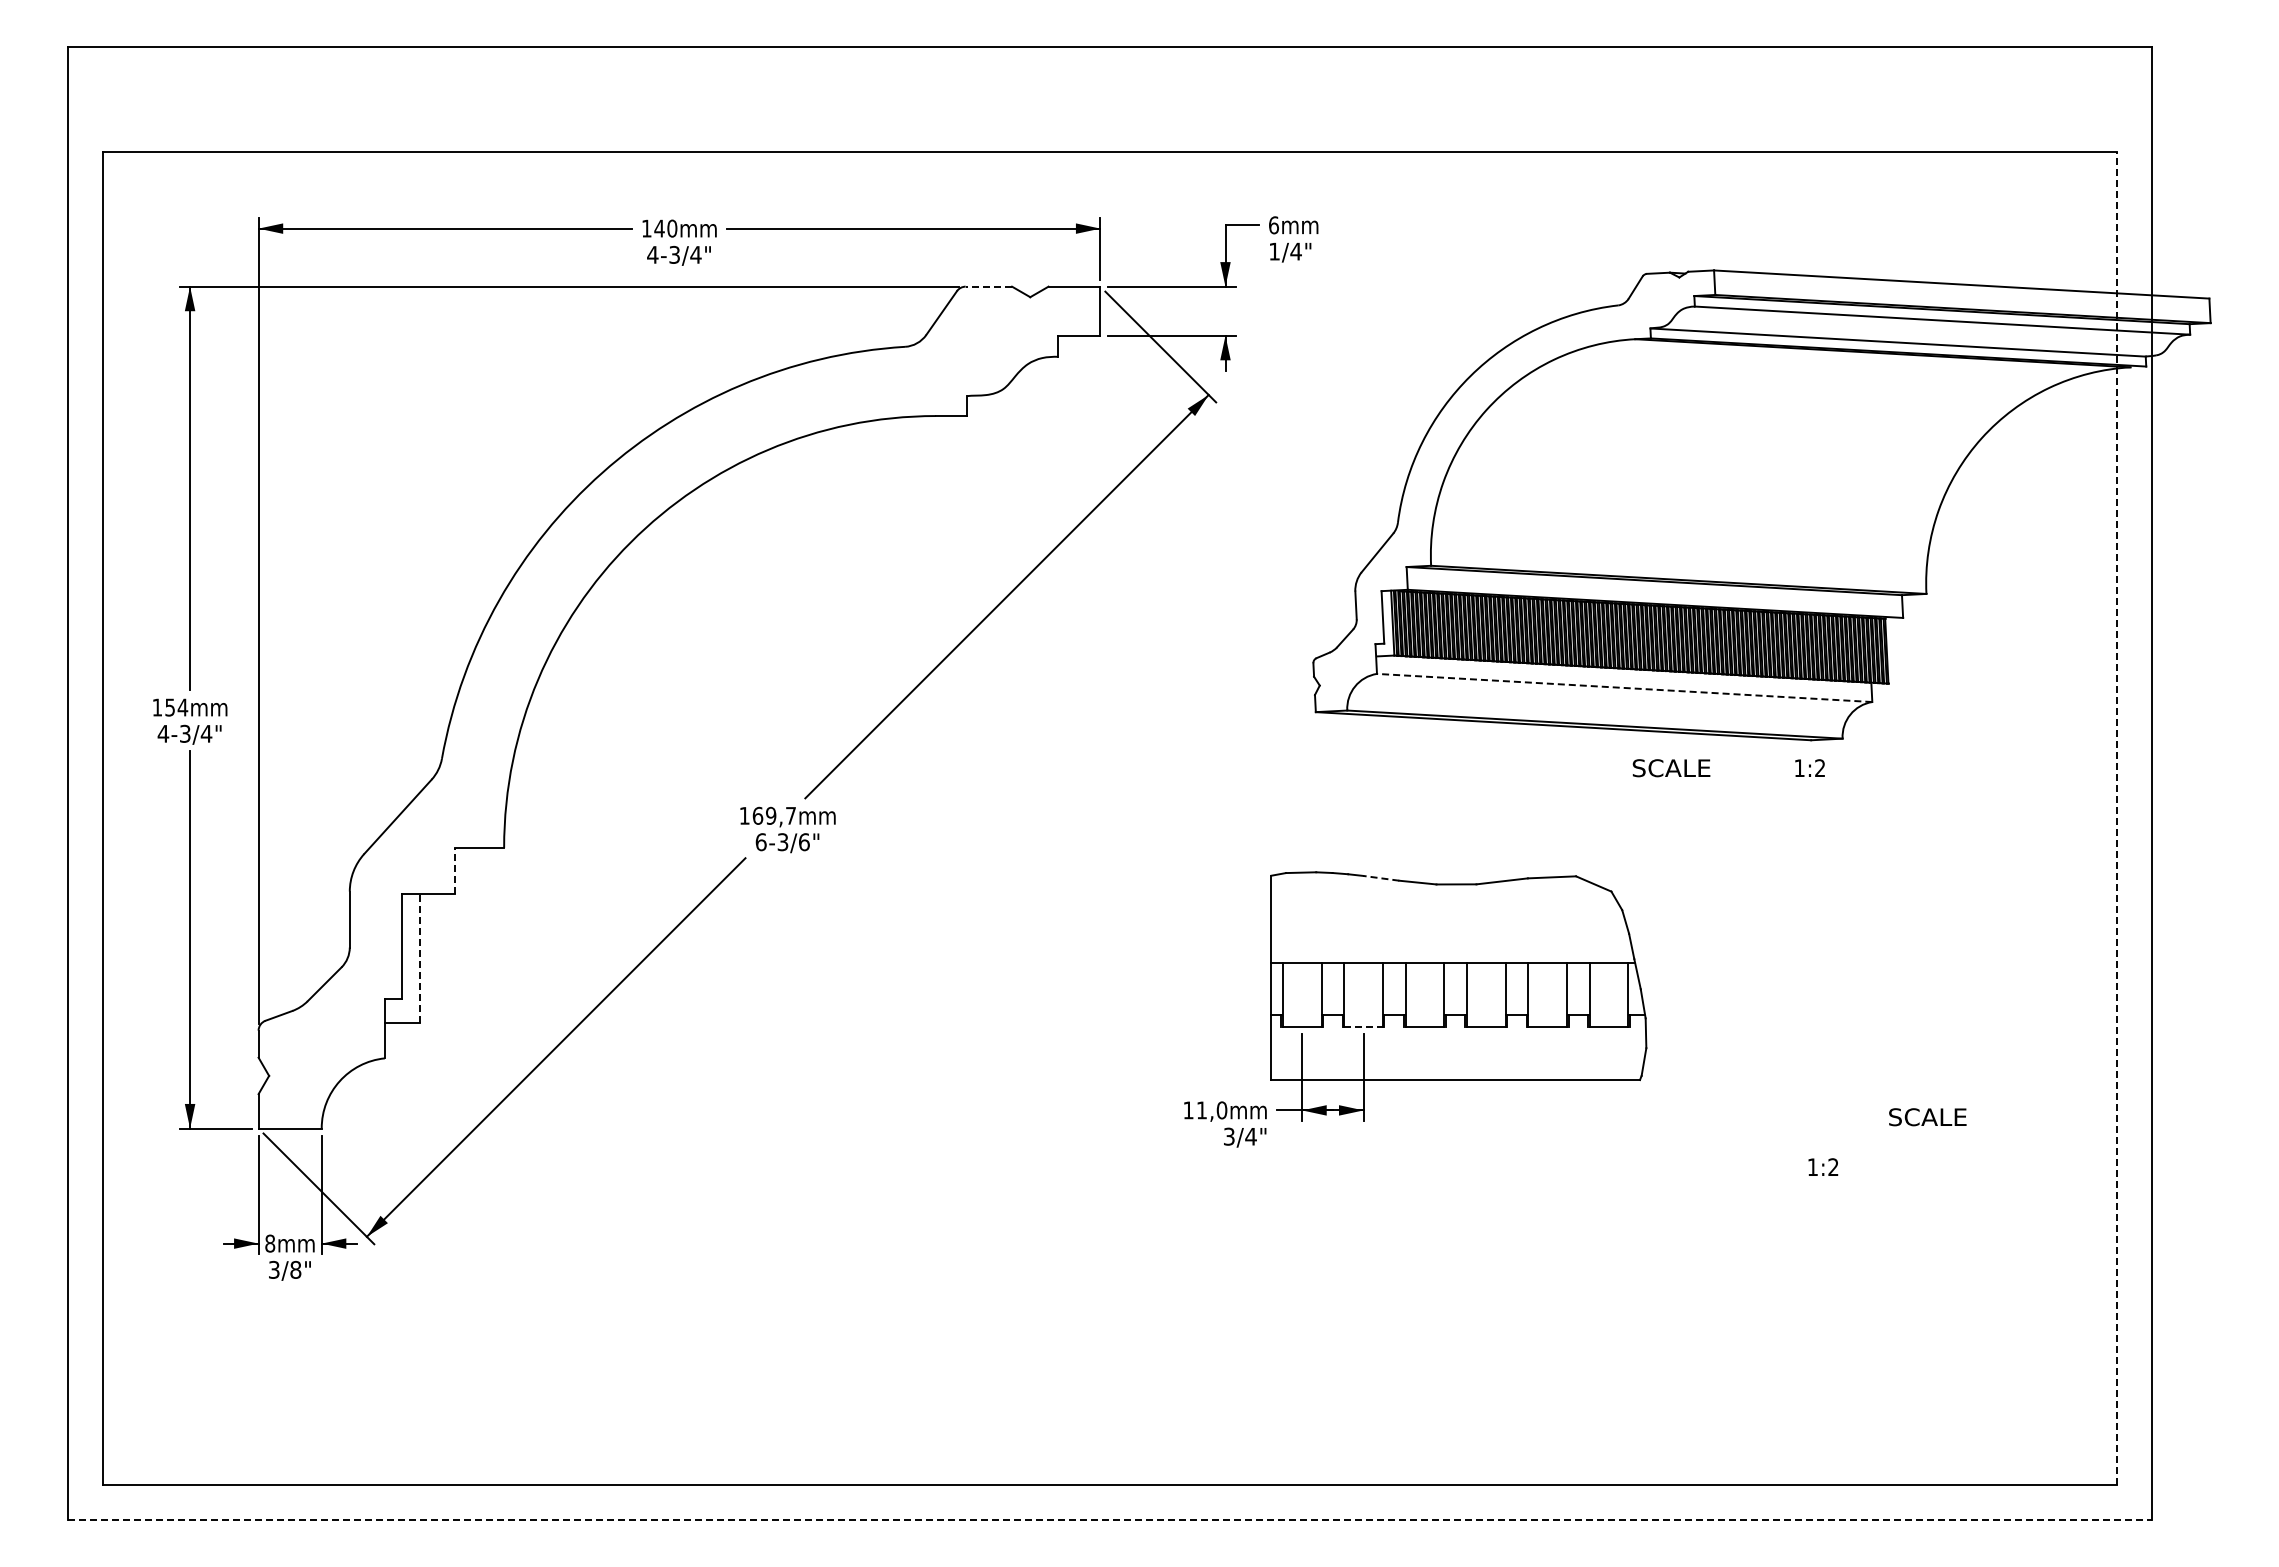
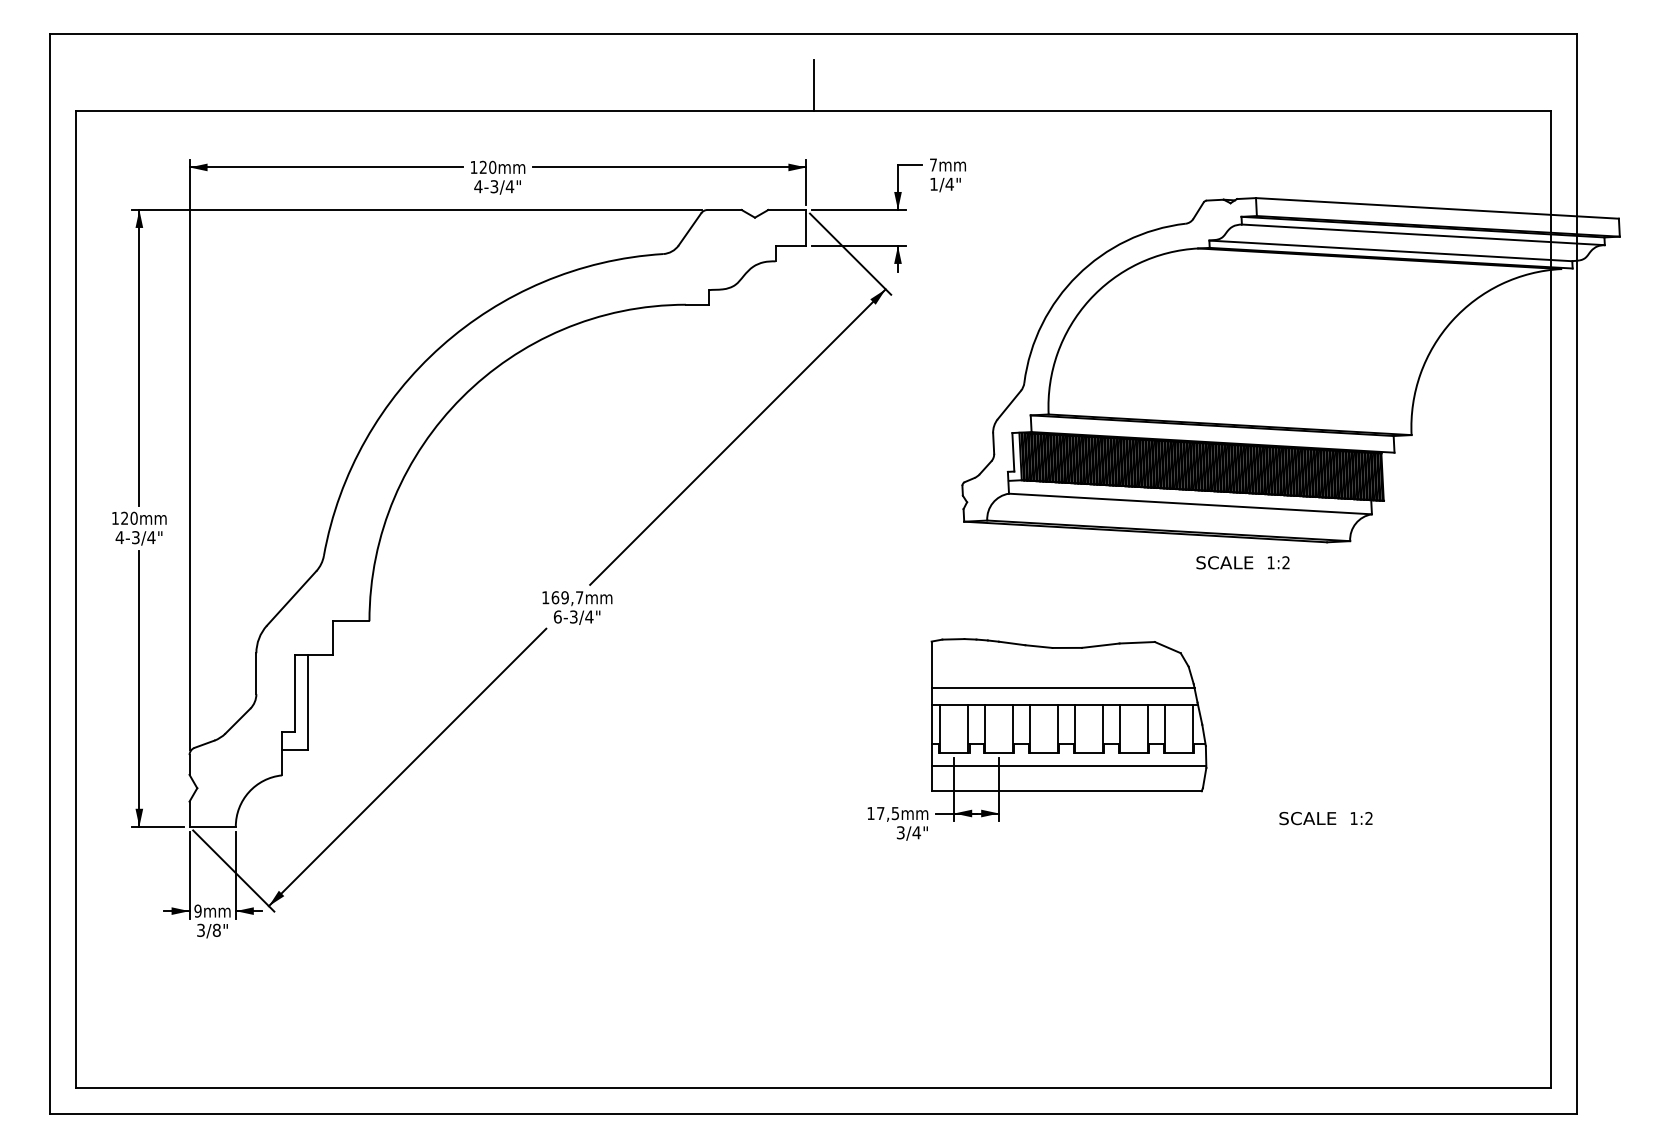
line: (1110, 116) -> (813, 85), added
text: (1273, 225) -> (933, 165), 6 -> 7
text: (659, 228) -> (483, 167), 140 -> 120
line: (988, 286) -> (724, 209), dashed -> solid
line: (1624, 687) -> (1190, 503), dashed -> solid
text: (176, 707) -> (129, 518), 154 -> 120
text: (1809, 767) -> (1278, 562), moved
line: (2116, 818) -> (1550, 599), dashed -> solid
text: (804, 842) -> (589, 617), 6-3/6" -> 6-3/4"
line: (455, 870) -> (333, 637), dashed -> solid
line: (1380, 878) -> (1011, 643), dashed -> solid
line: (1450, 939) -> (1062, 688), added
line: (419, 958) -> (307, 702), dashed -> solid
line: (1364, 1027) -> (999, 752), dashed -> solid
line: (1458, 1044) -> (1068, 765), added
text: (1212, 1110) -> (888, 813), 11,0 -> 17,5
text: (1927, 1117) -> (1307, 818), moved
text: (1823, 1166) -> (1361, 817), moved
text: (270, 1243) -> (198, 911), 8 -> 9
line: (1110, 1520) -> (813, 1113), dashed -> solid

